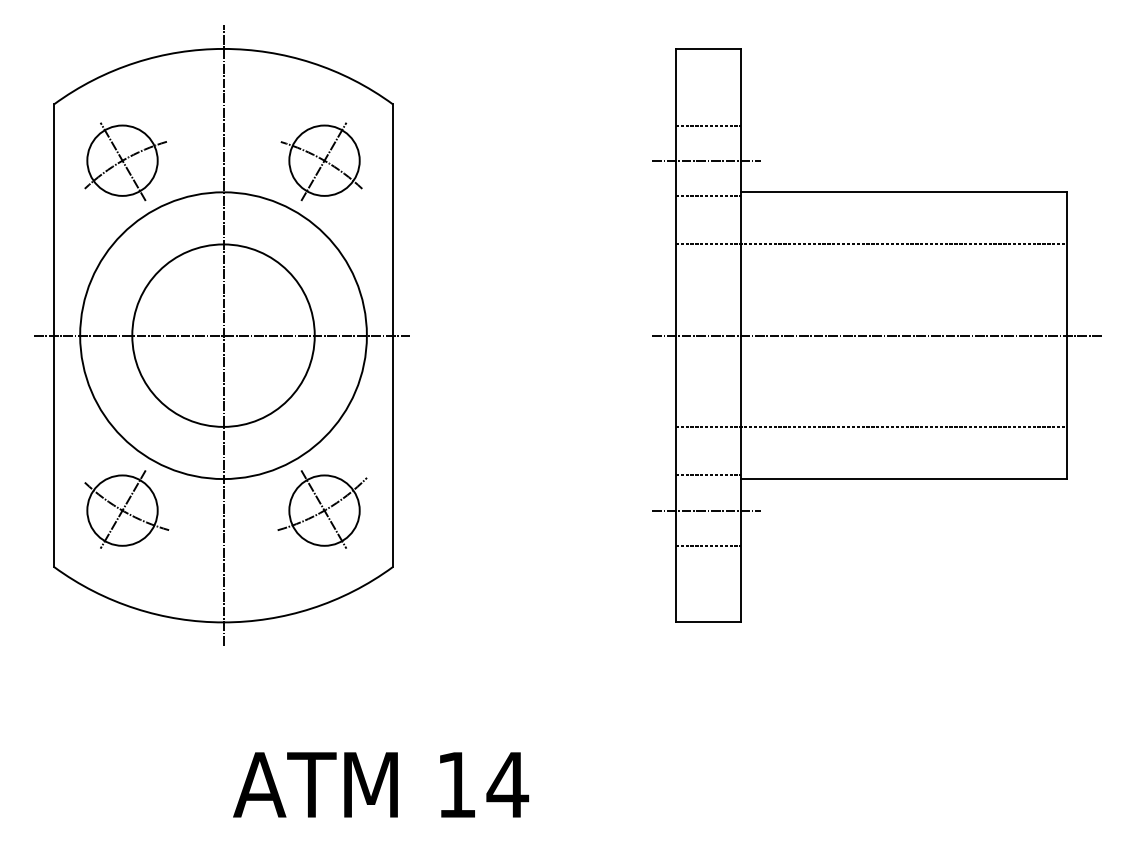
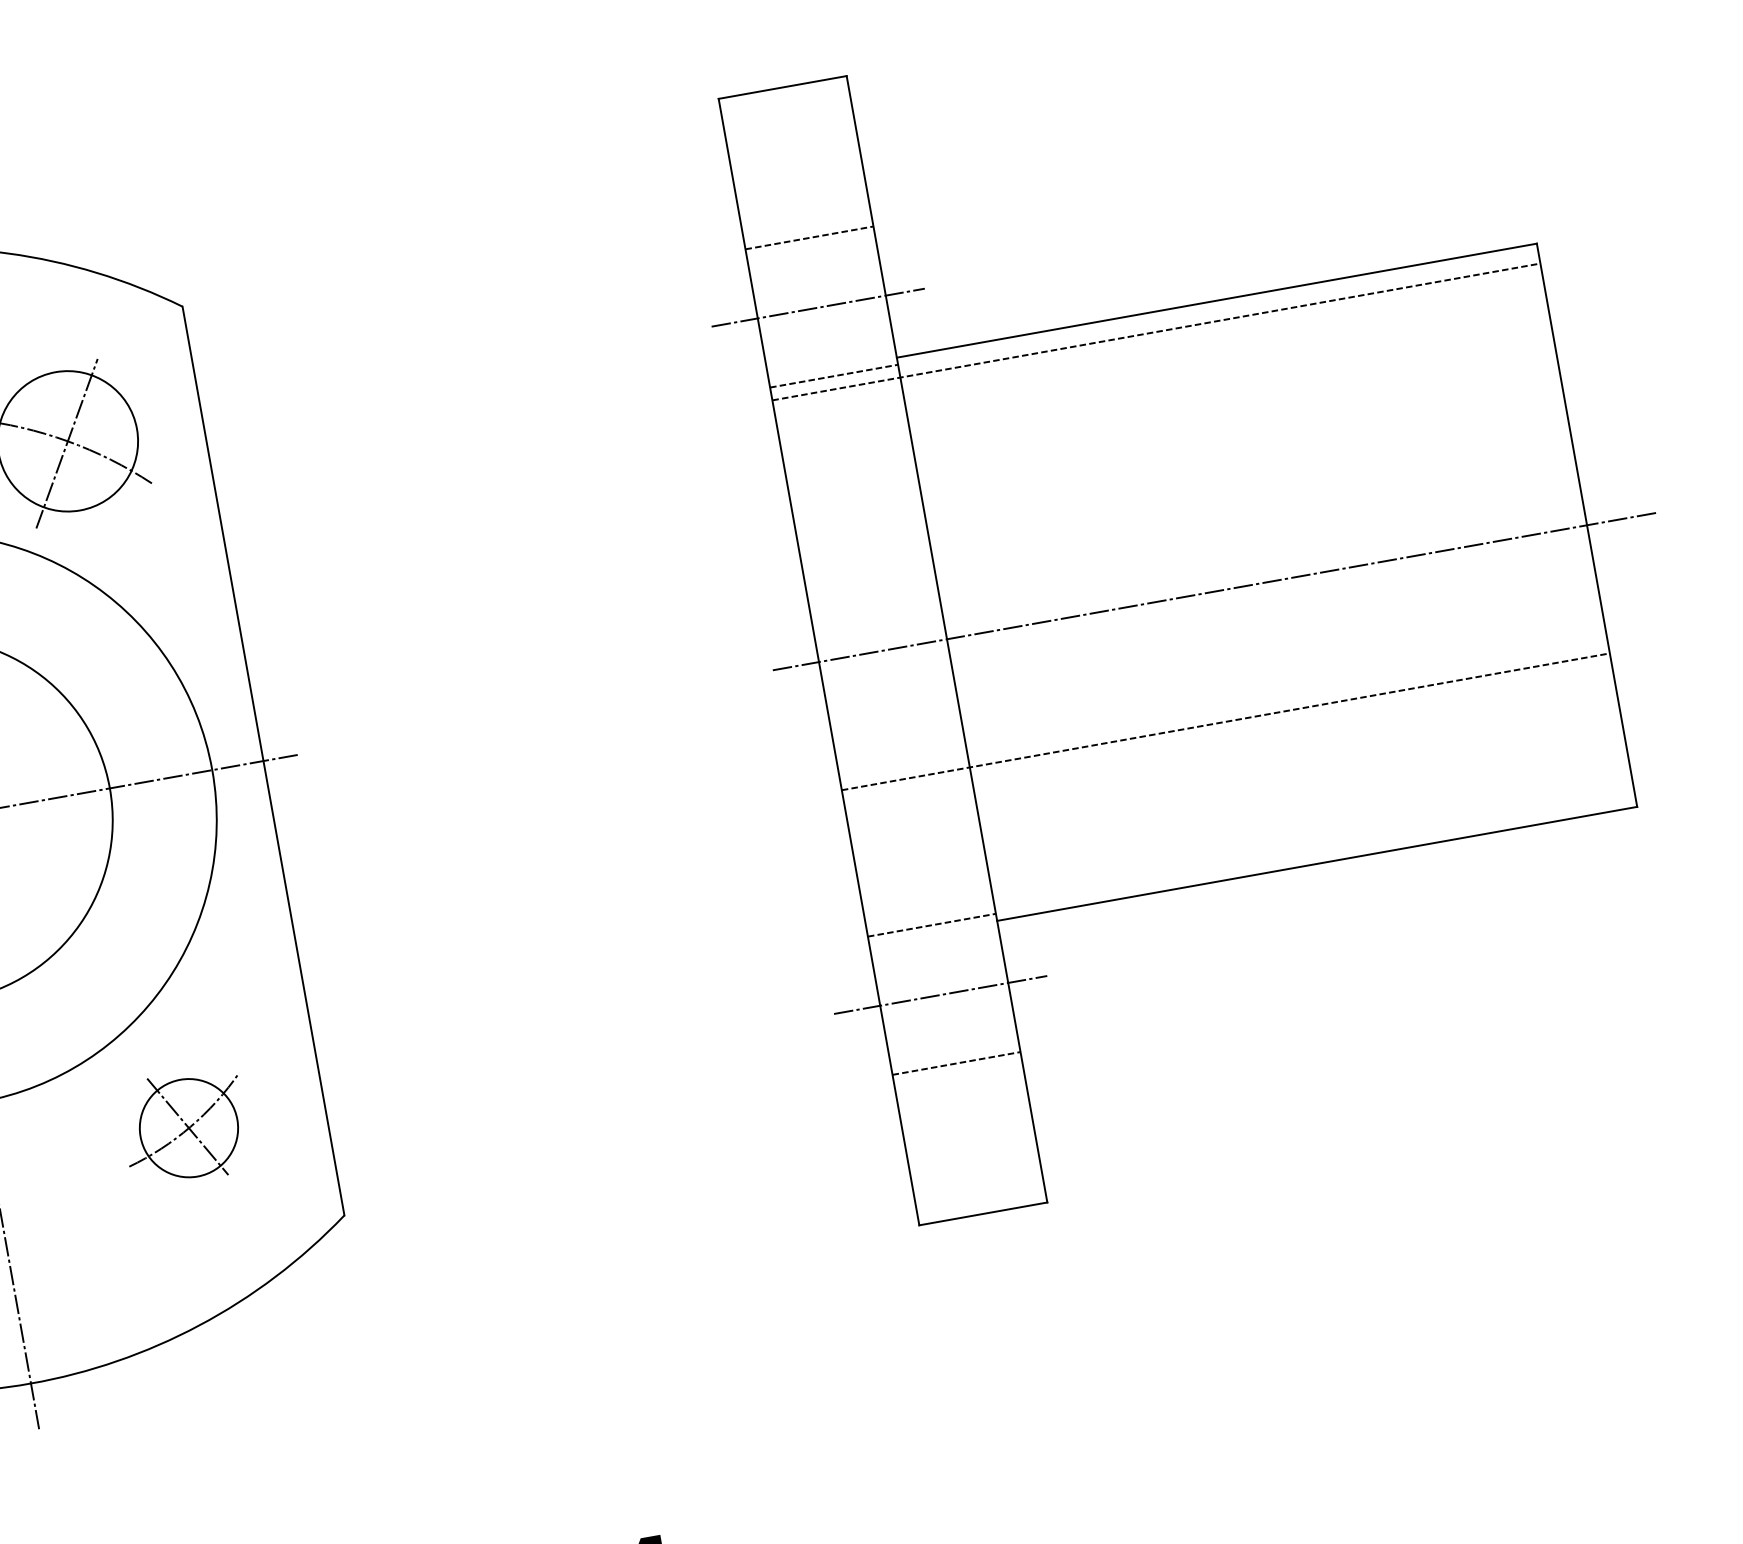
line: (870, 244) -> (1154, 332), moved
line: (870, 426) -> (1224, 721), moved
part: (322, 509) -> (185, 1127), size x0.7

